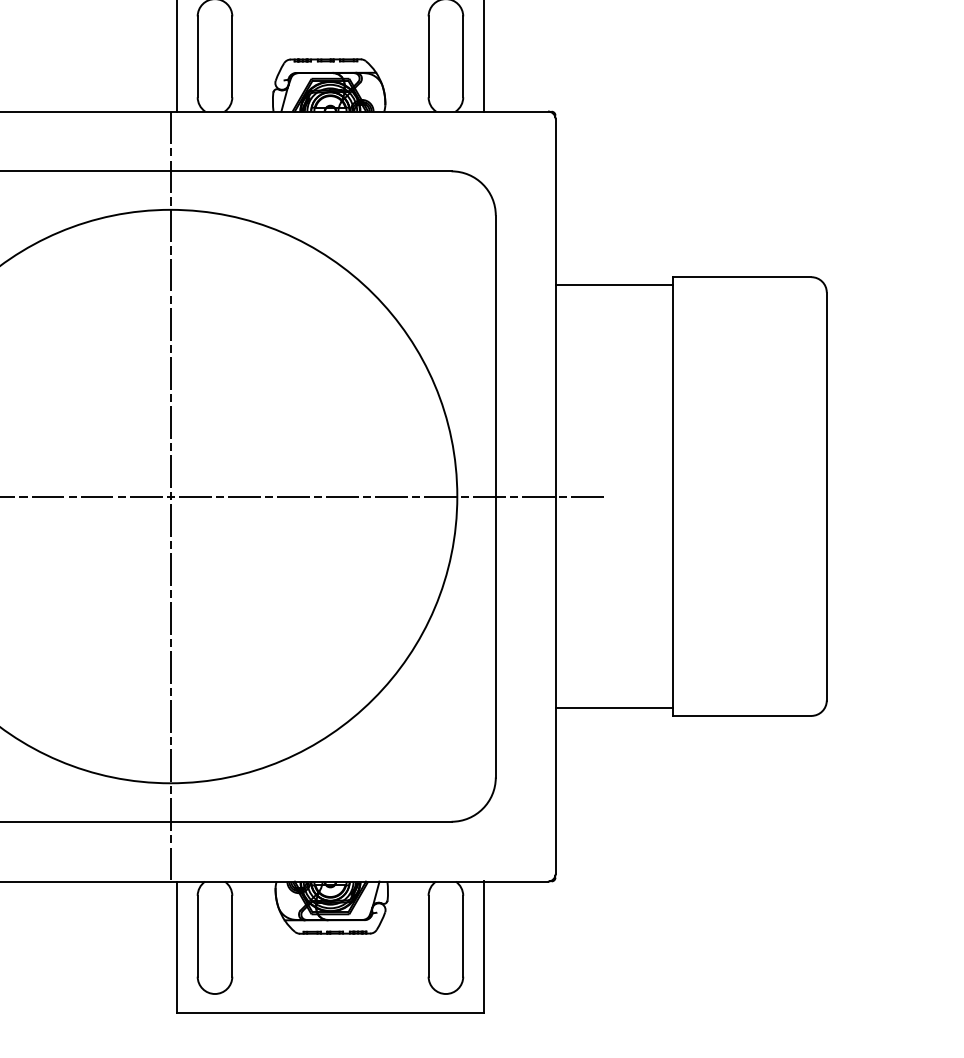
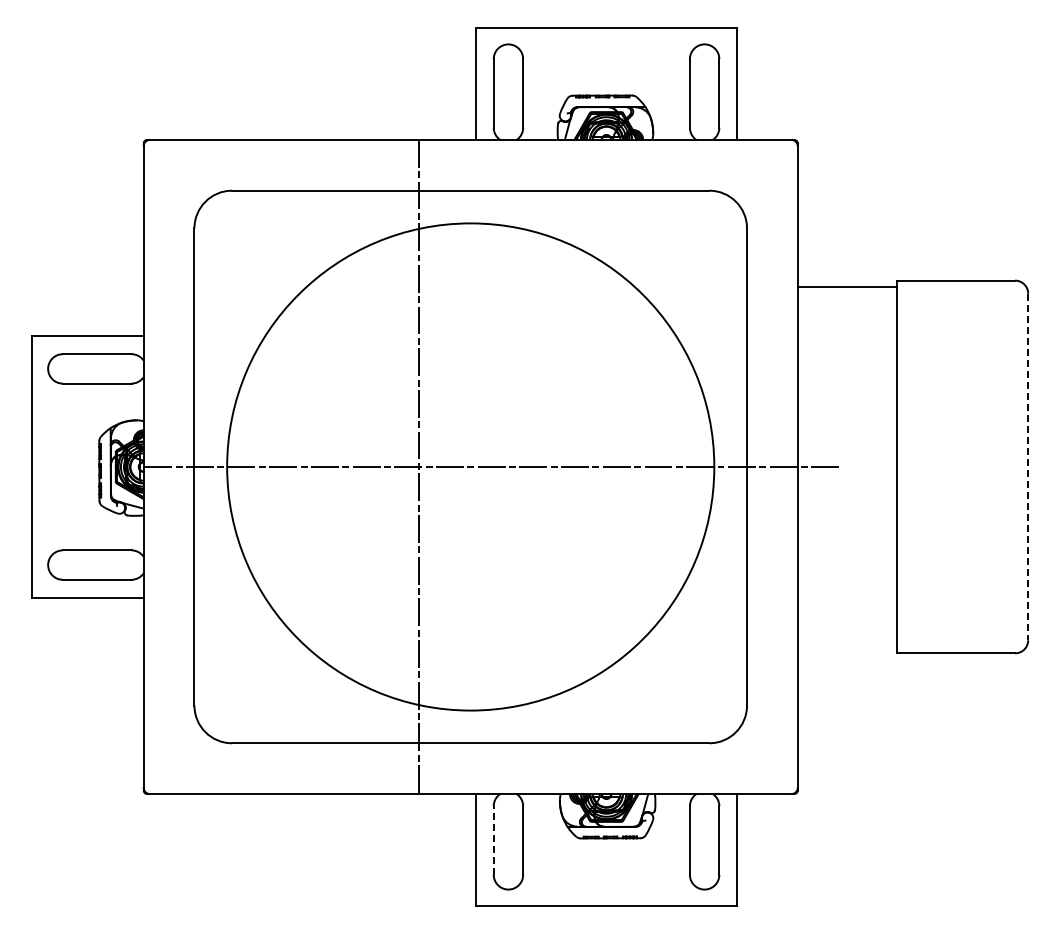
line: (170, 495) -> (418, 466), moved
line: (827, 497) -> (1028, 467), solid -> dashed
line: (614, 707) -> (847, 646), removed
line: (197, 936) -> (493, 840), solid -> dashed

